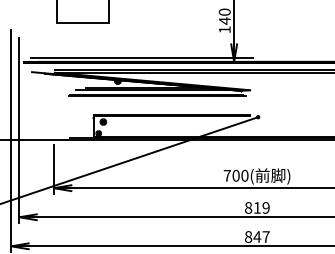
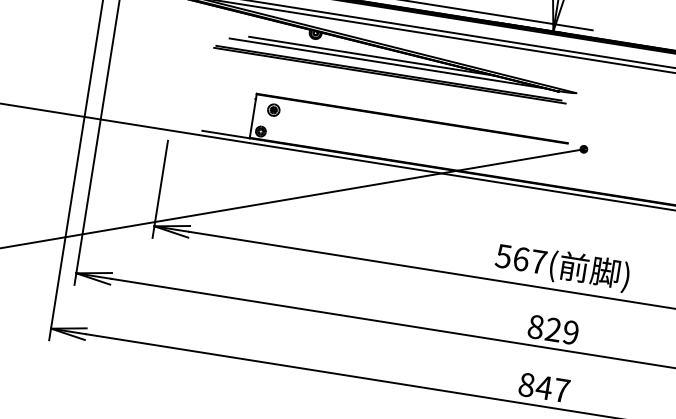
text: (235, 175) -> (520, 258), 700( -> 567(
text: (256, 207) -> (551, 328), 819 -> 829

